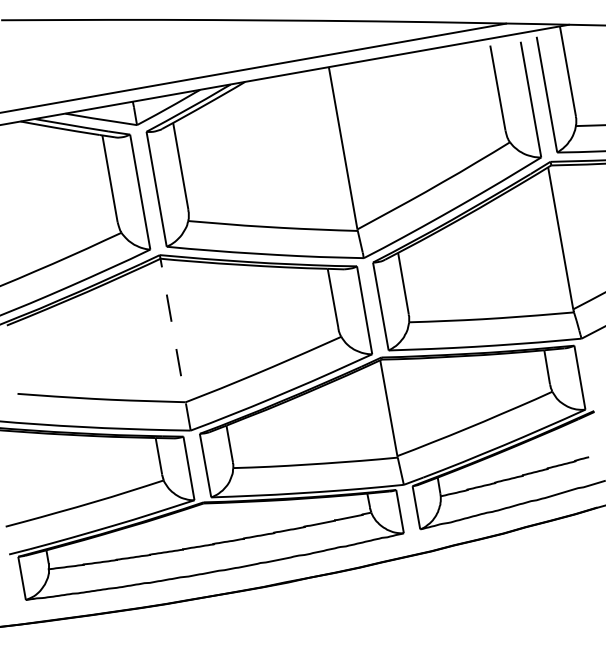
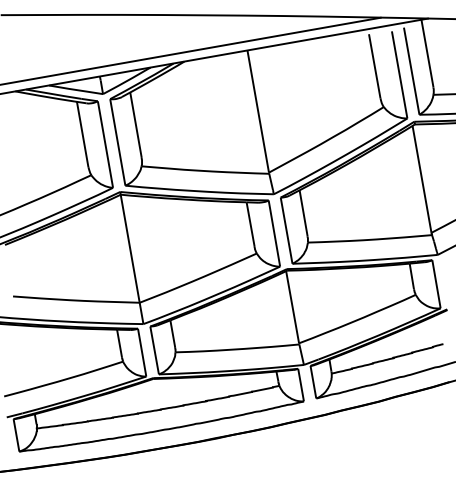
line: (175, 342) -> (132, 257), dashed -> solid

